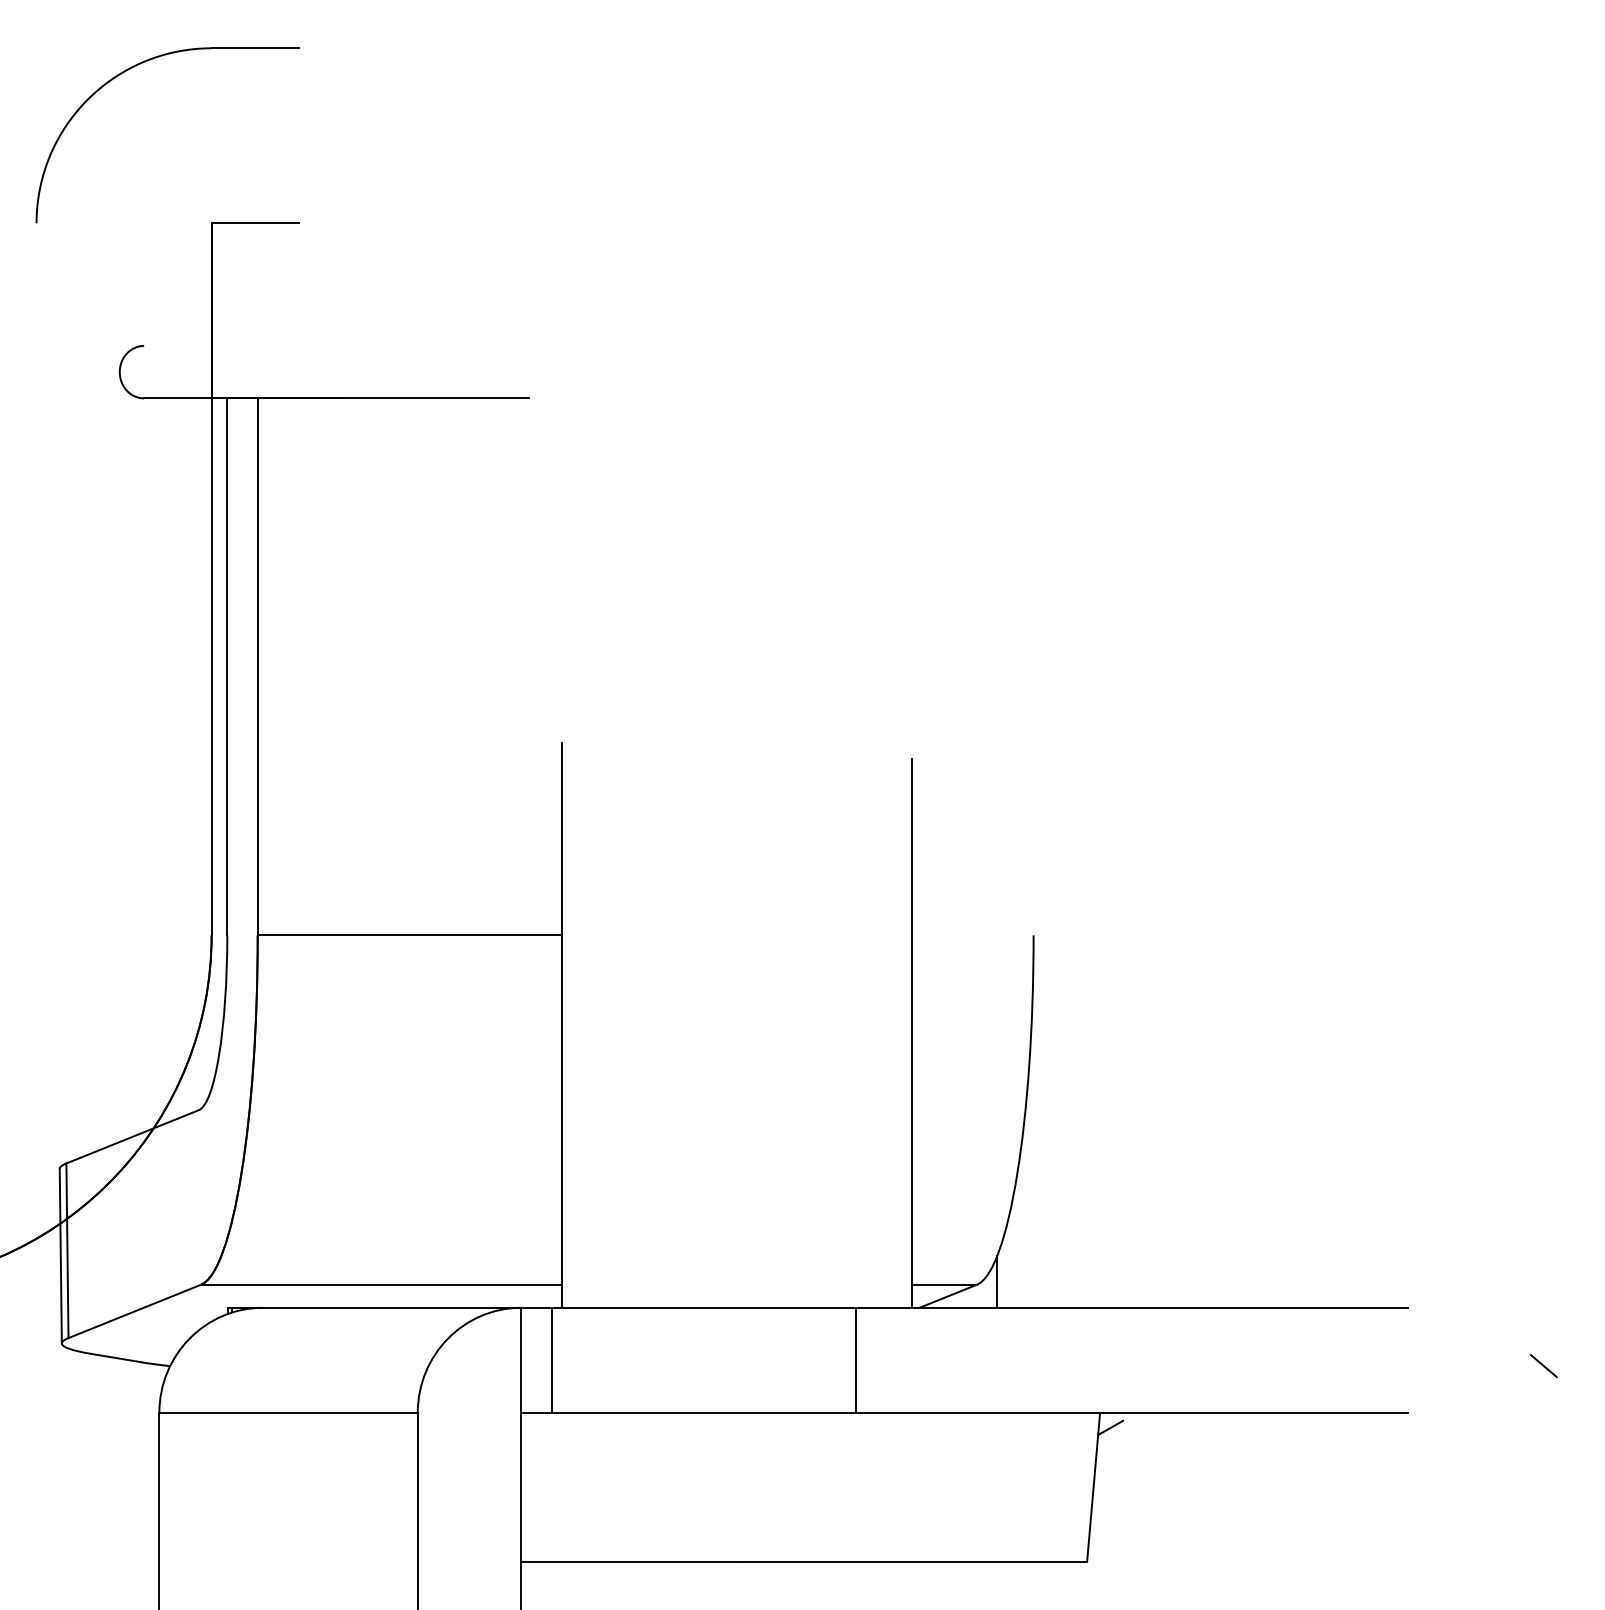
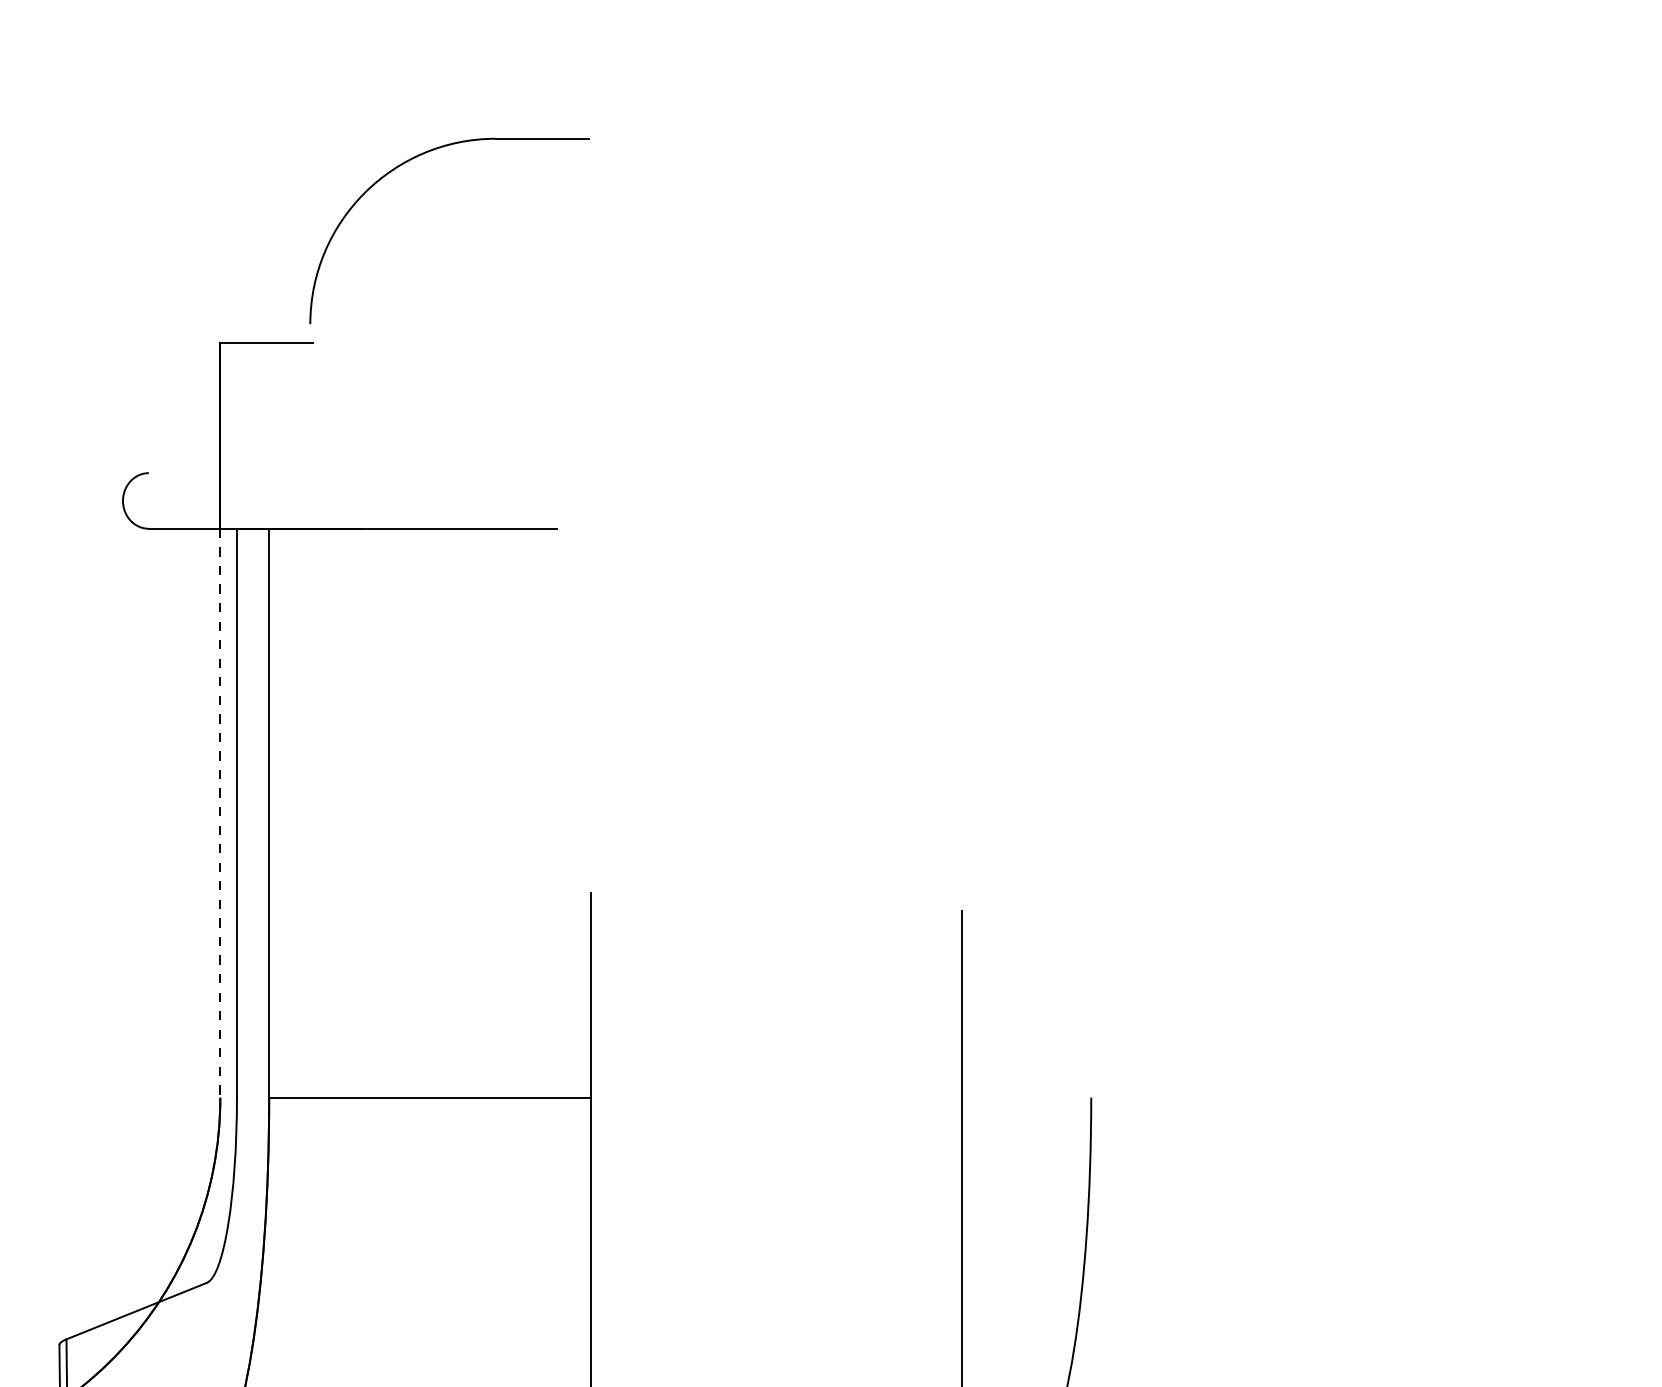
part: (134, 67) -> (414, 159), moved
line: (211, 666) -> (220, 812), solid -> dashed

